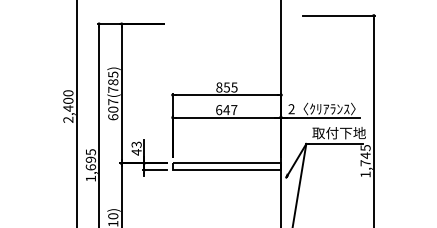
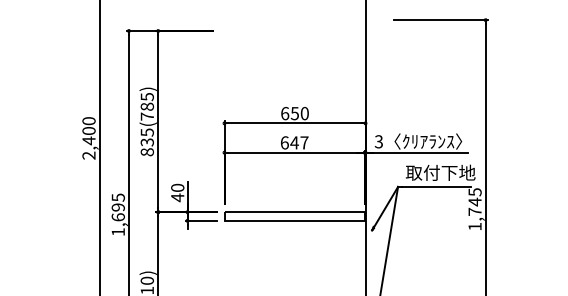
text: (226, 87) -> (294, 113), 855 -> 650
text: (113, 109) -> (147, 142), 607(785) -> 835(785)
text: (291, 109) -> (378, 142), 2 -> 3
text: (136, 144) -> (177, 187), 43 -> 40

